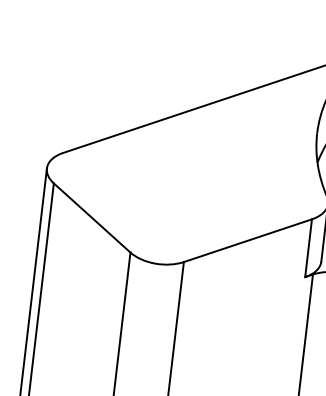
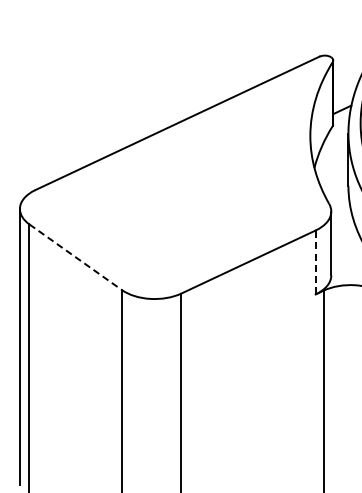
line: (92, 218) -> (75, 257), solid -> dashed
line: (308, 248) -> (315, 262), solid -> dashed

